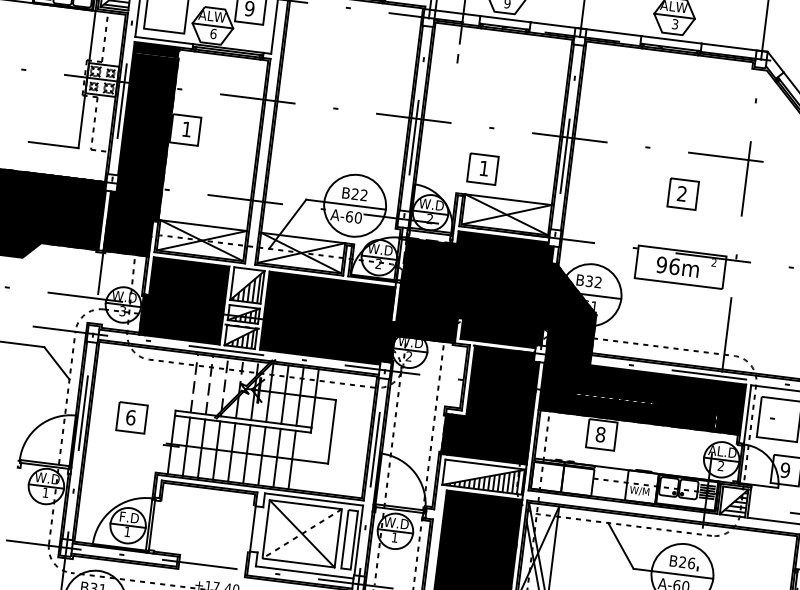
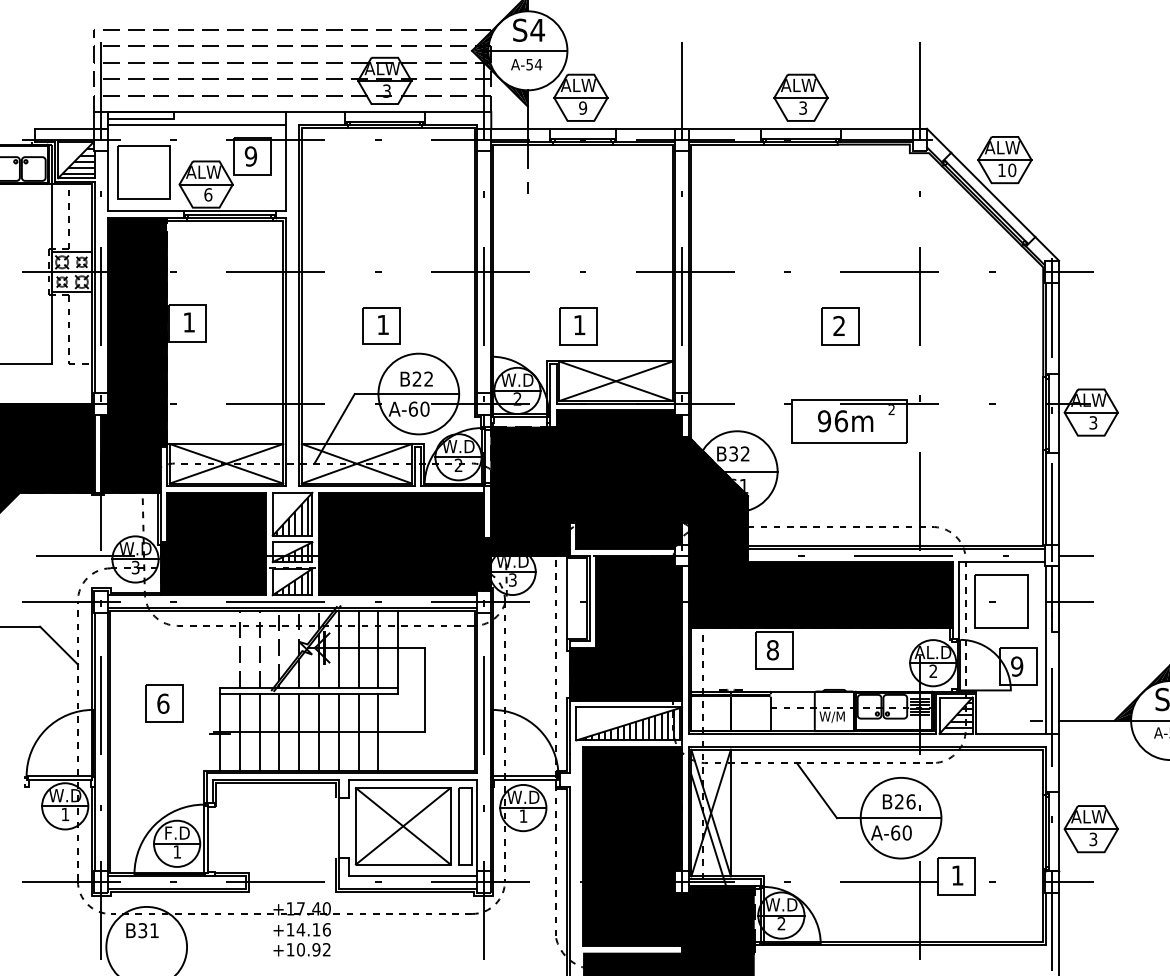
part: (333, 150) -> (381, 325), added
text: (408, 356) -> (512, 579), 2 -> 3
line: (449, 375) -> (567, 598), added
line: (302, 534) -> (403, 826), dashed -> solid

